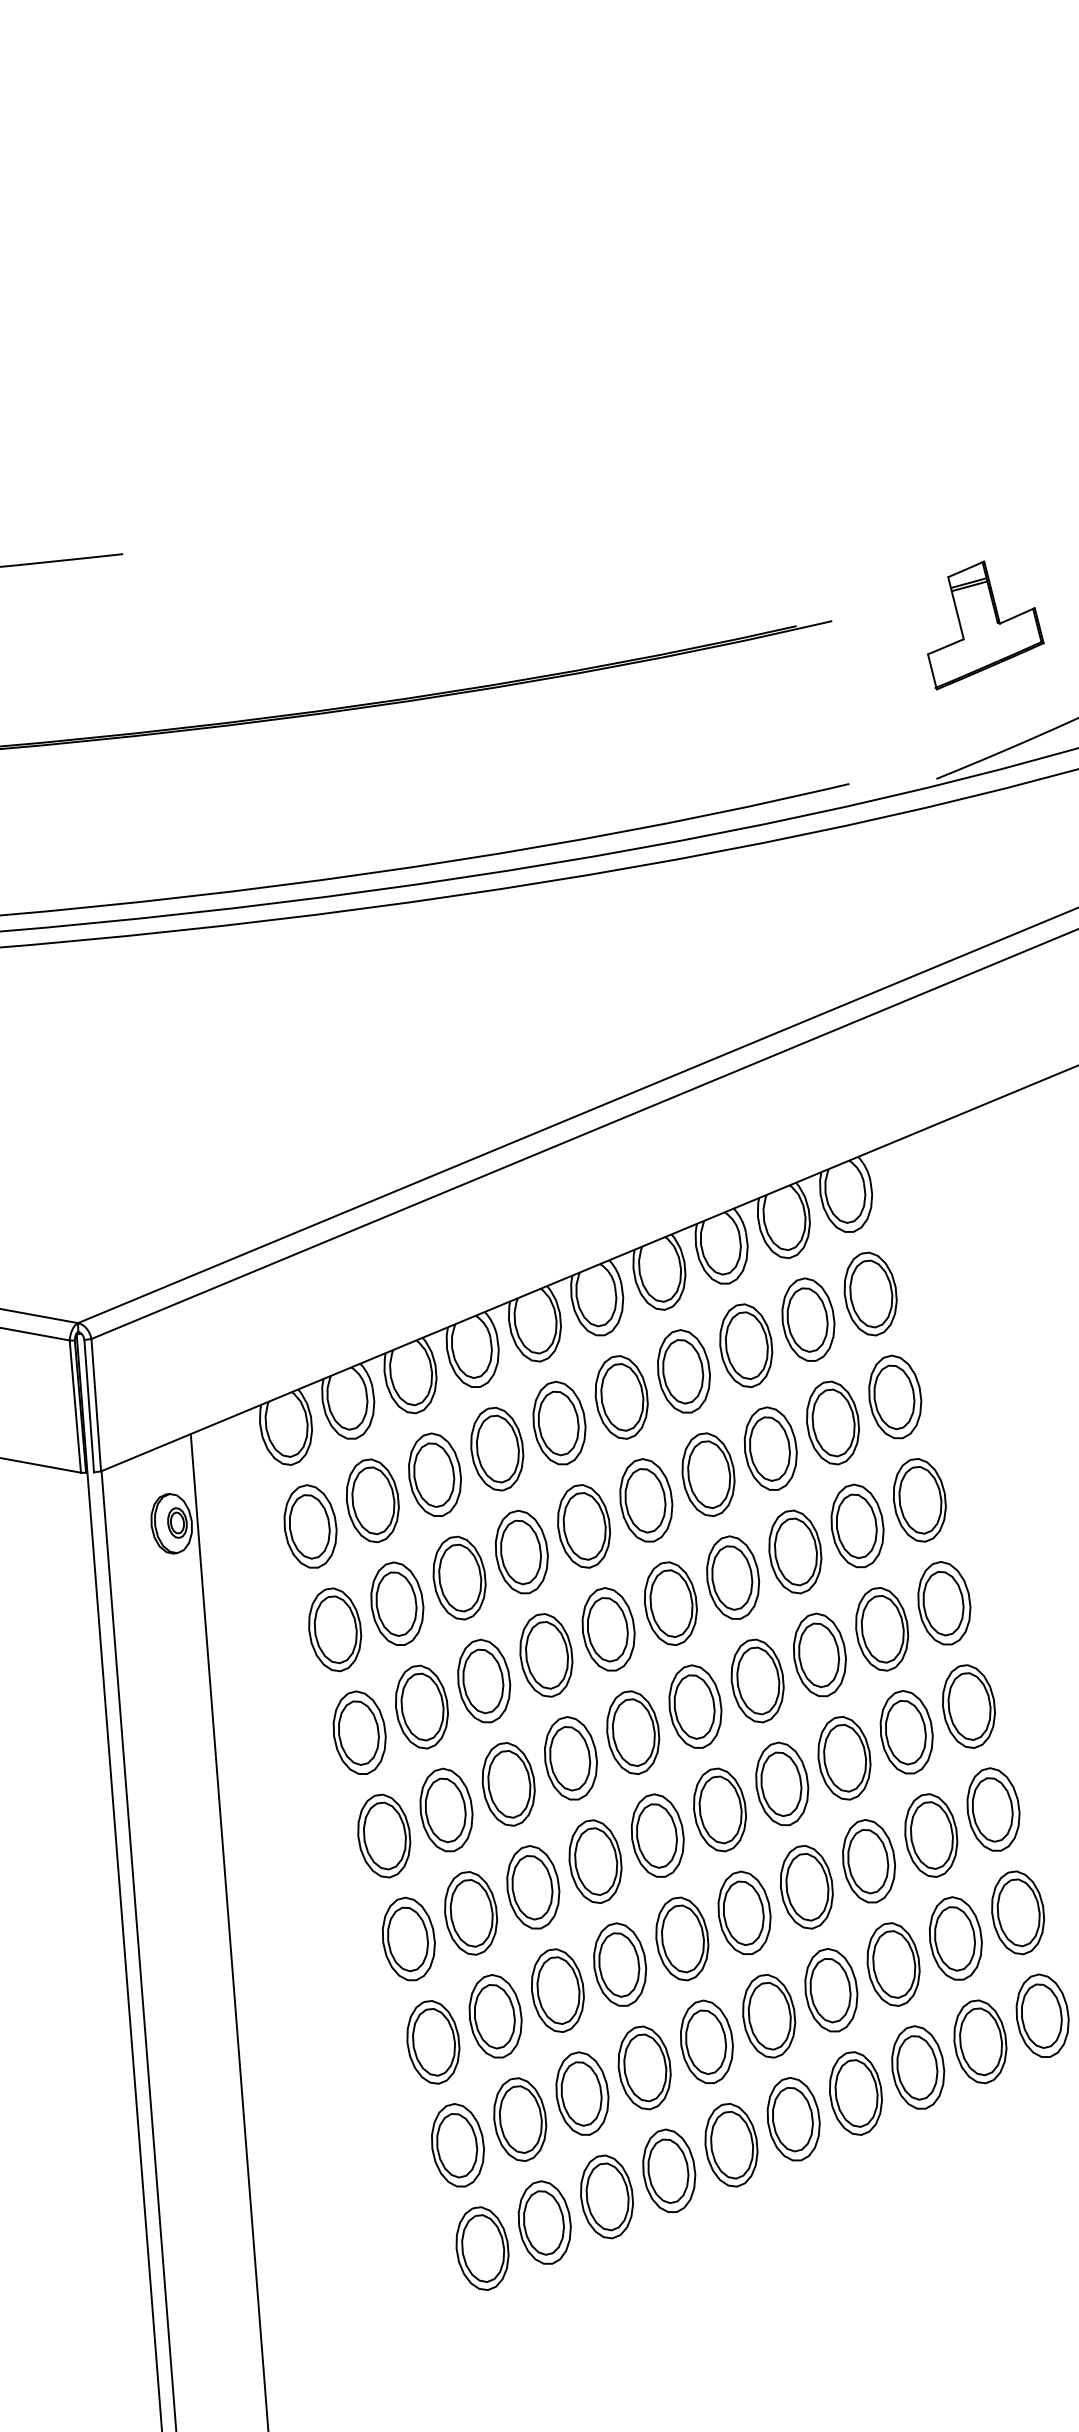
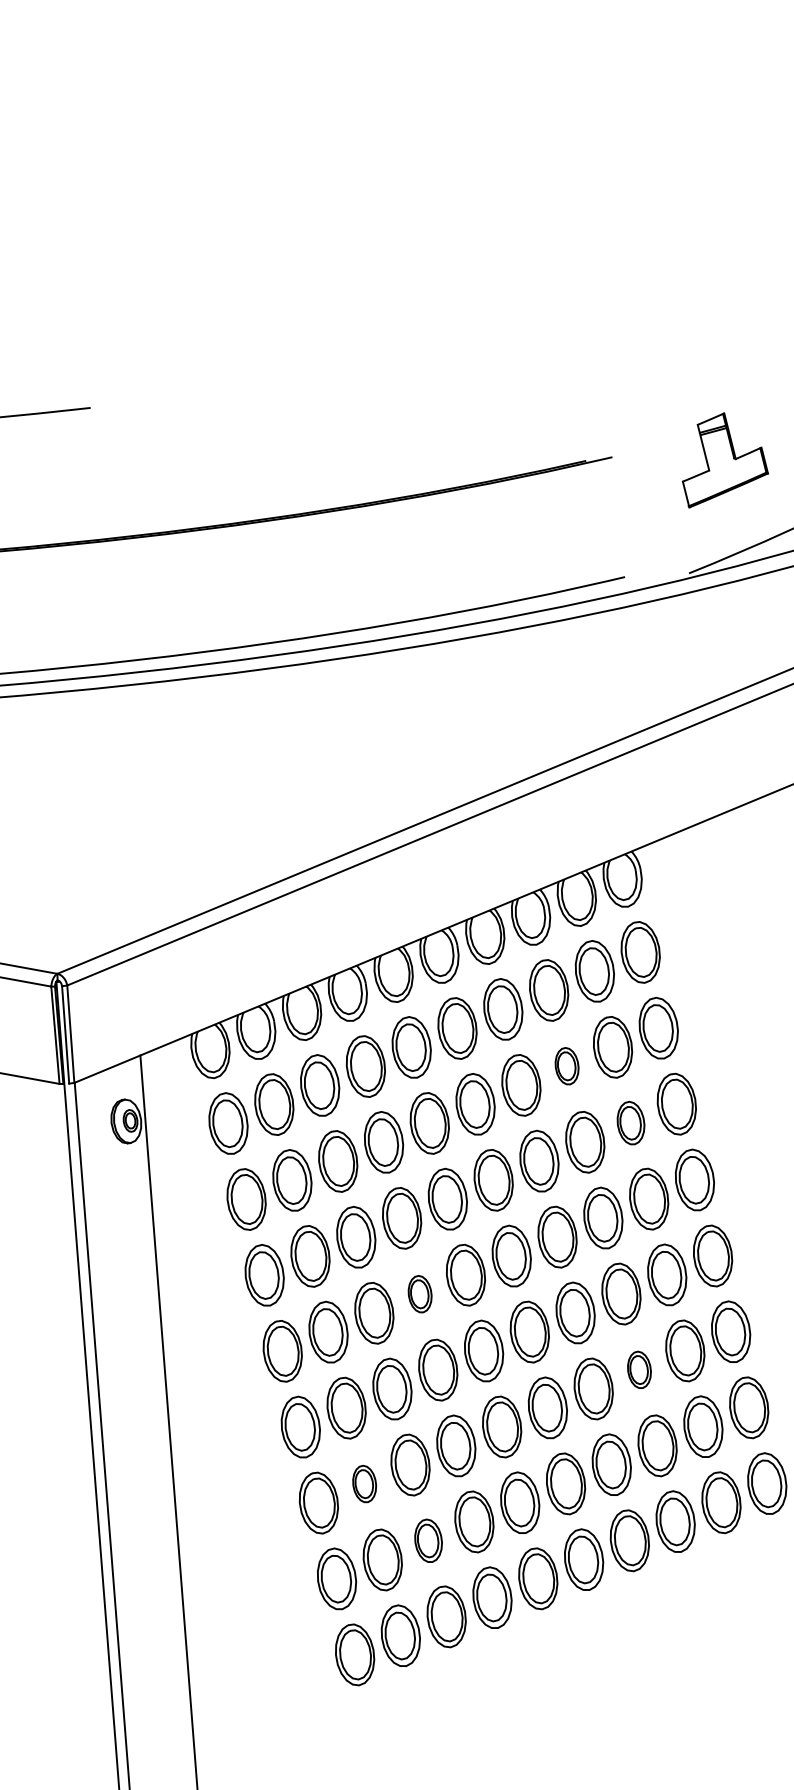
part: (770, 1448) -> (566, 1066), size x0.6
part: (857, 1525) -> (631, 1122), size x0.7
part: (570, 1758) -> (419, 1294), size x0.6
part: (868, 1861) -> (639, 1370), size x0.6
part: (495, 2016) -> (364, 1484), size x0.6
part: (582, 2093) -> (428, 1540), size x0.7

